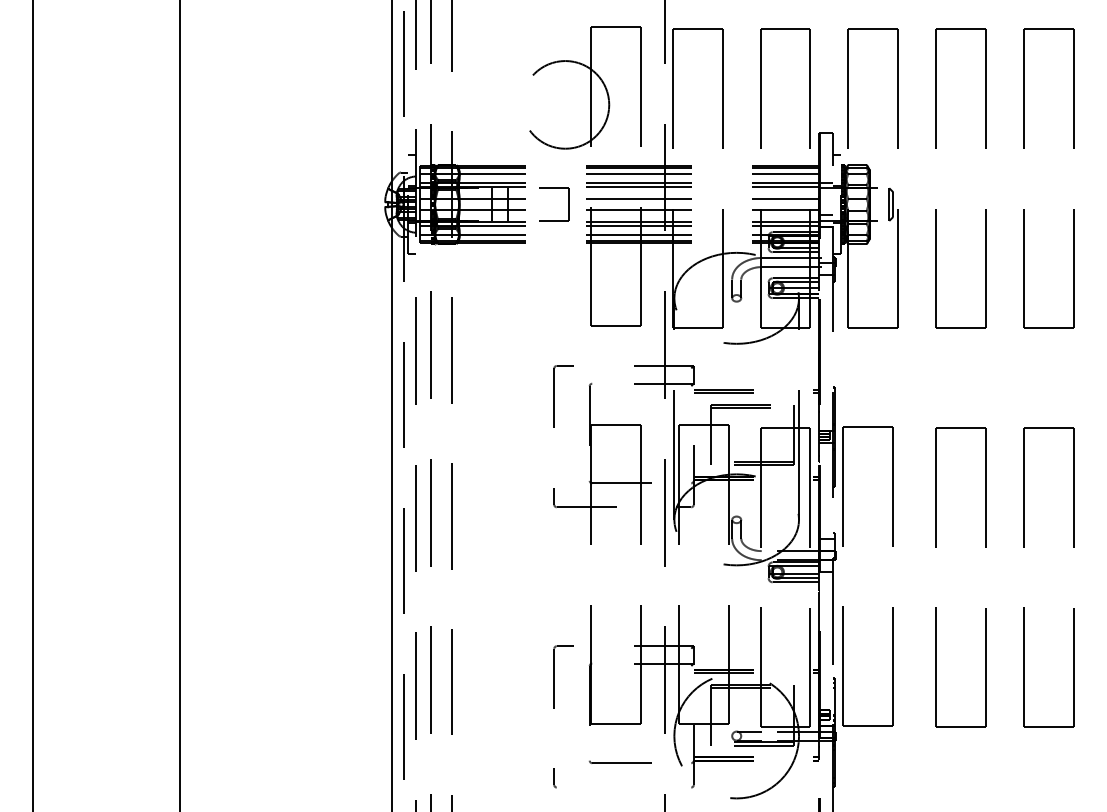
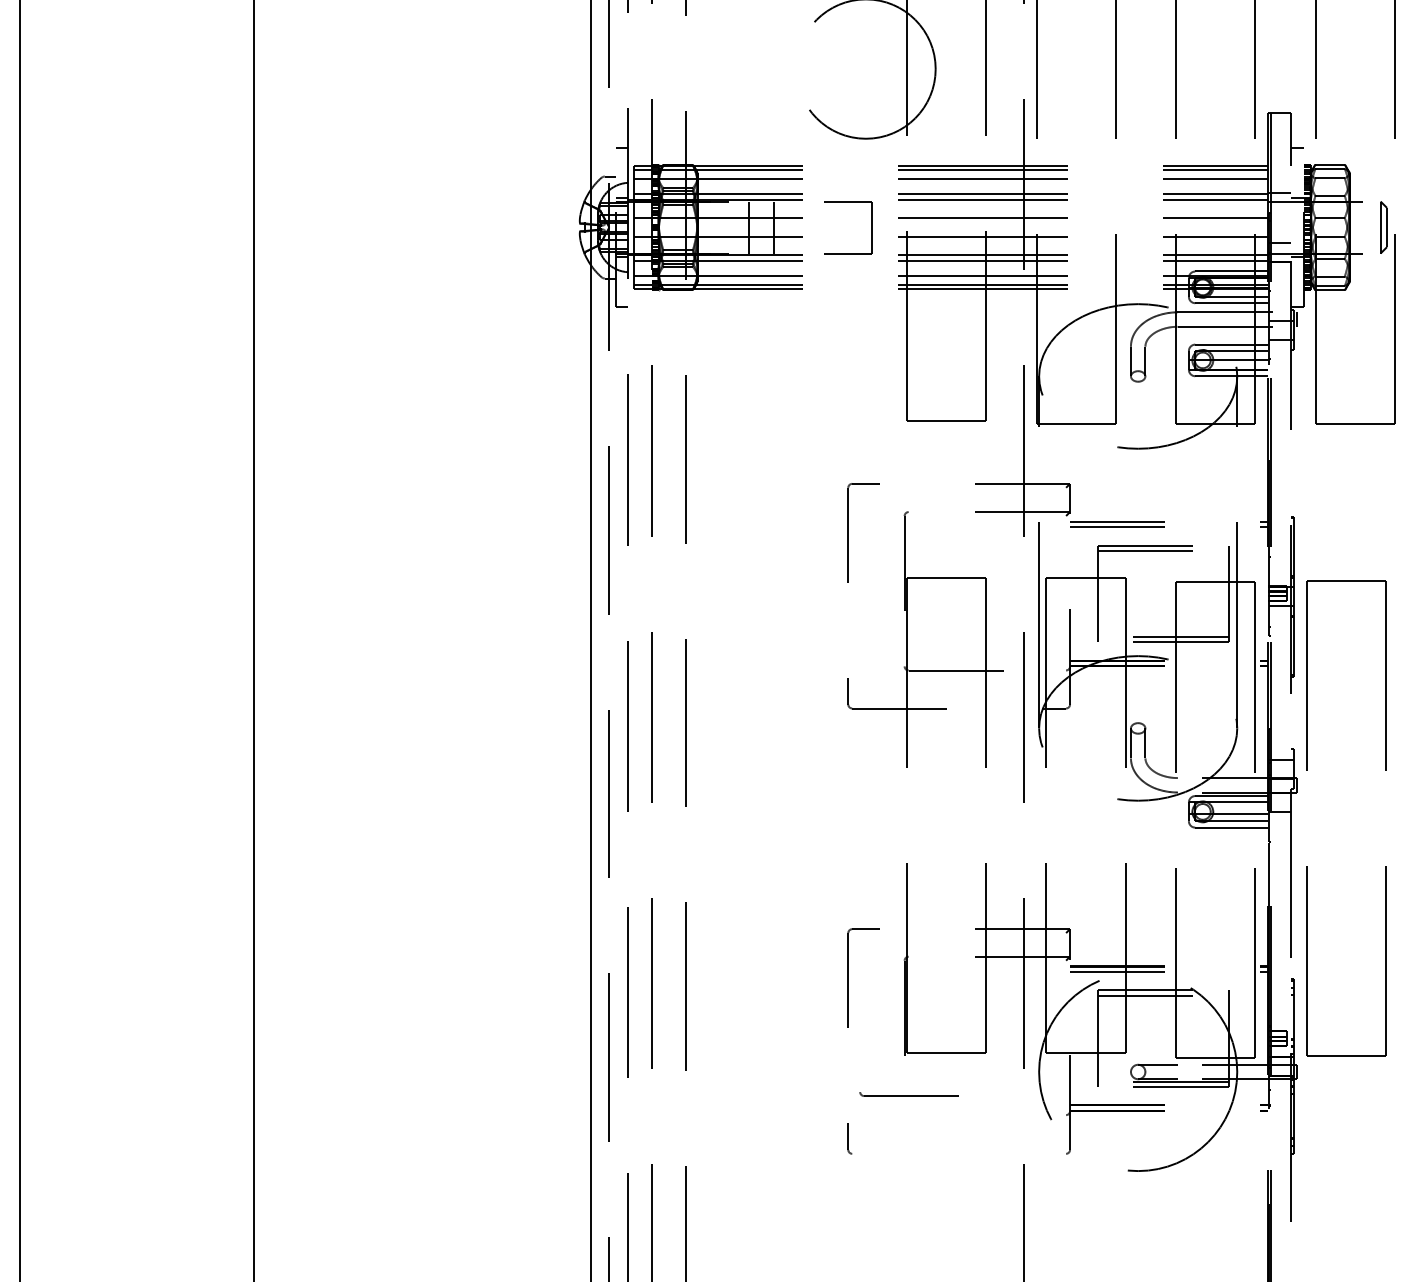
part: (619, 761) -> (907, 1093), moved

